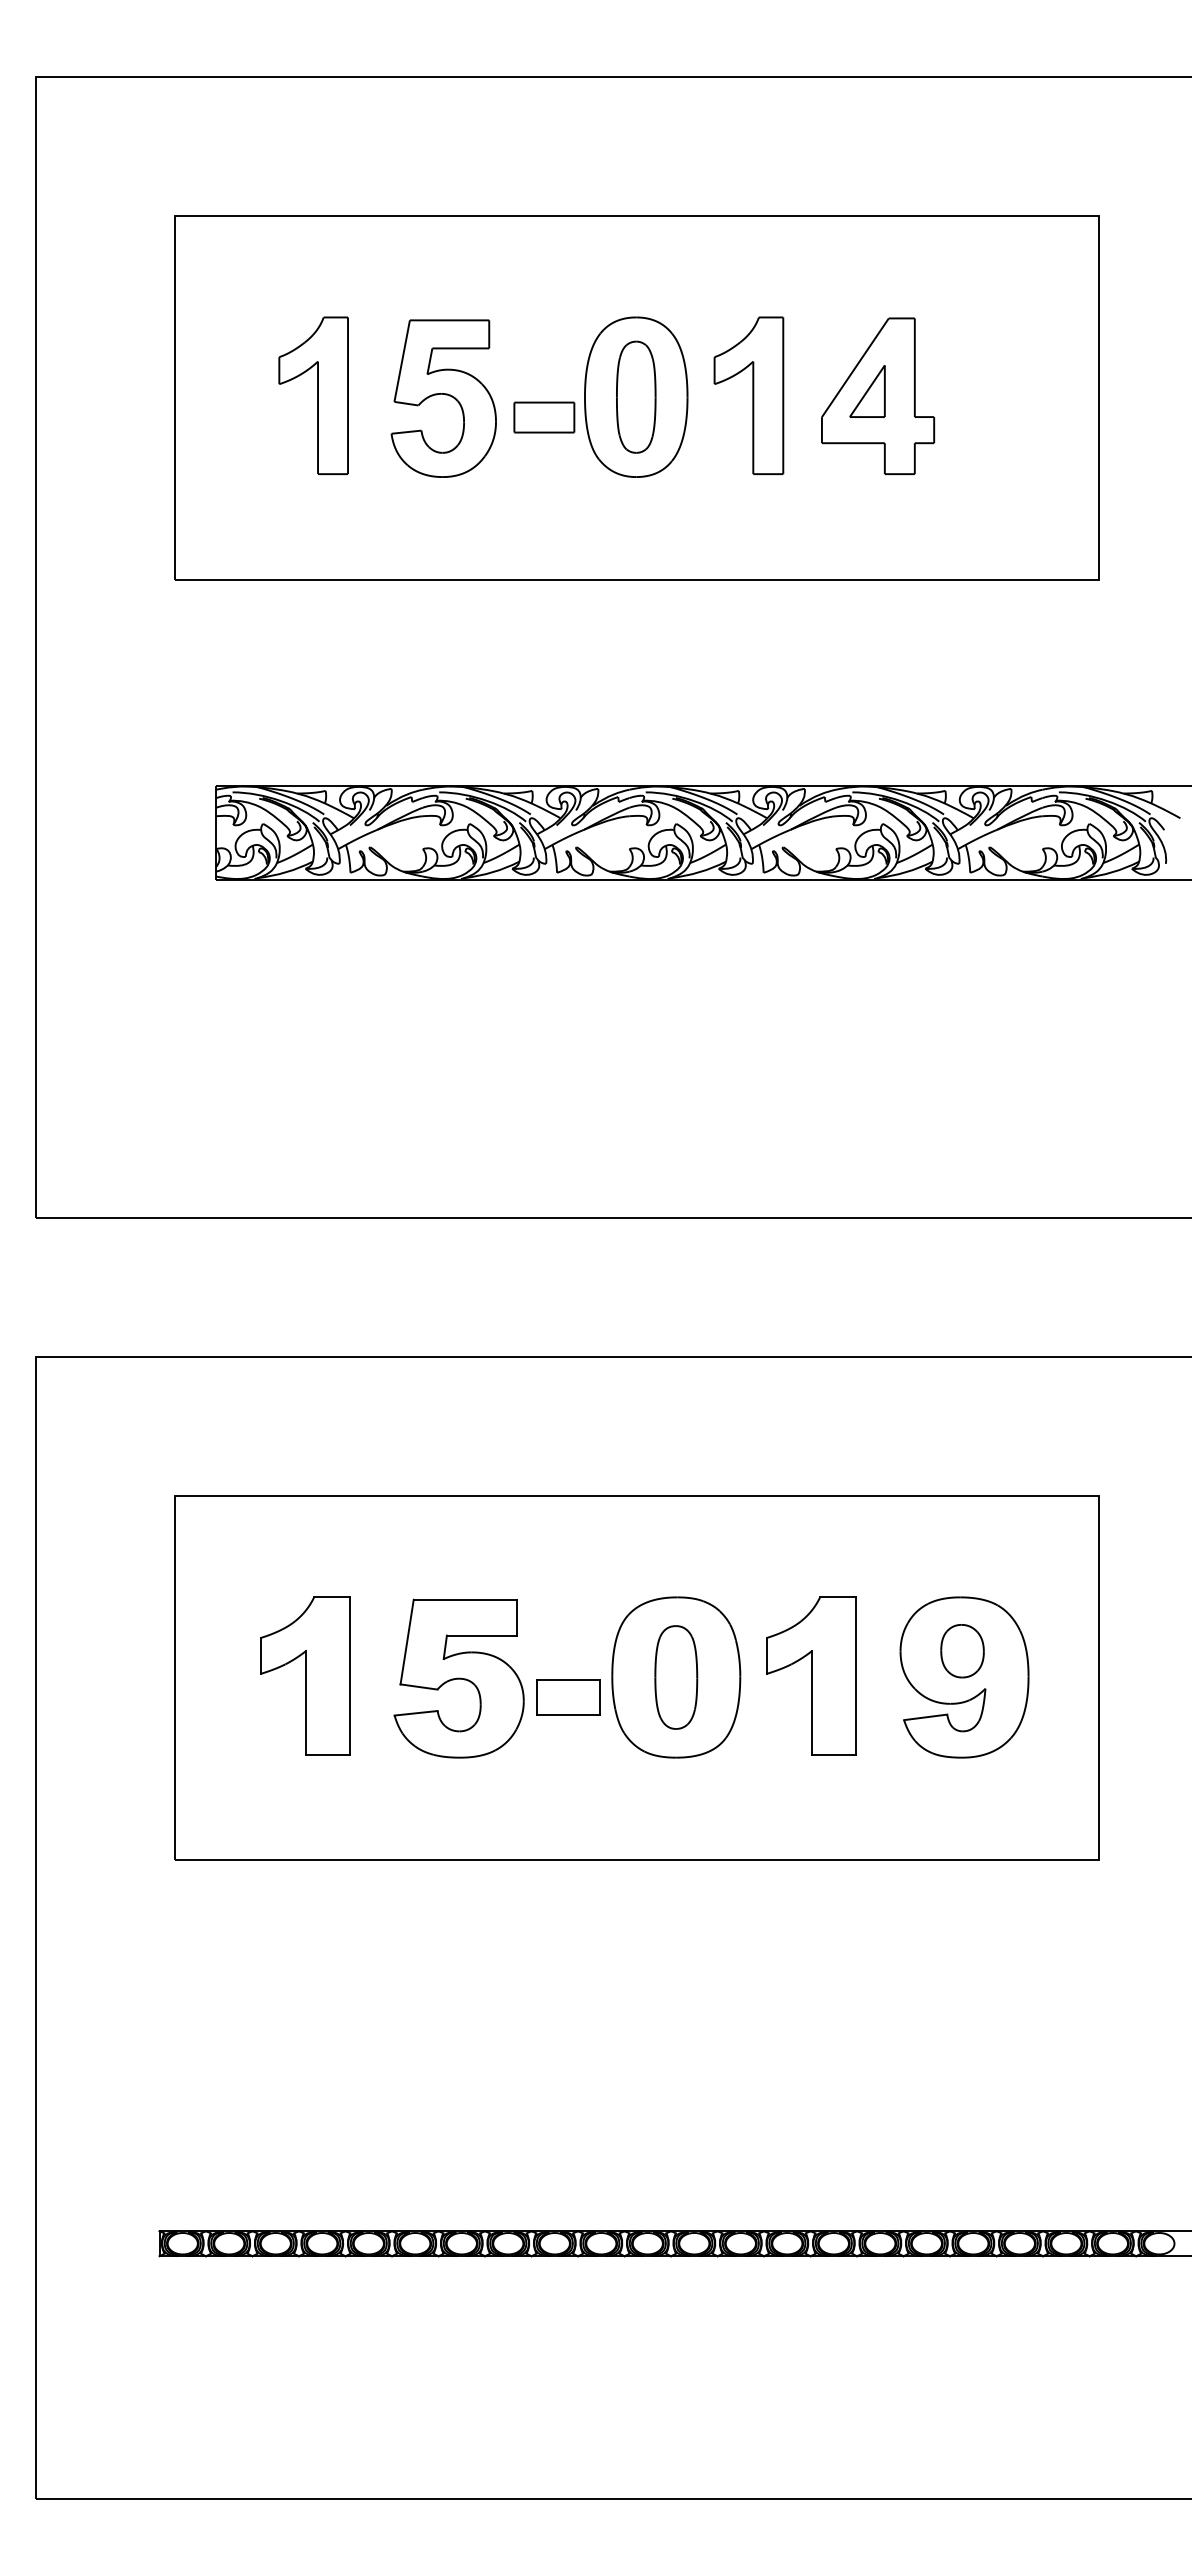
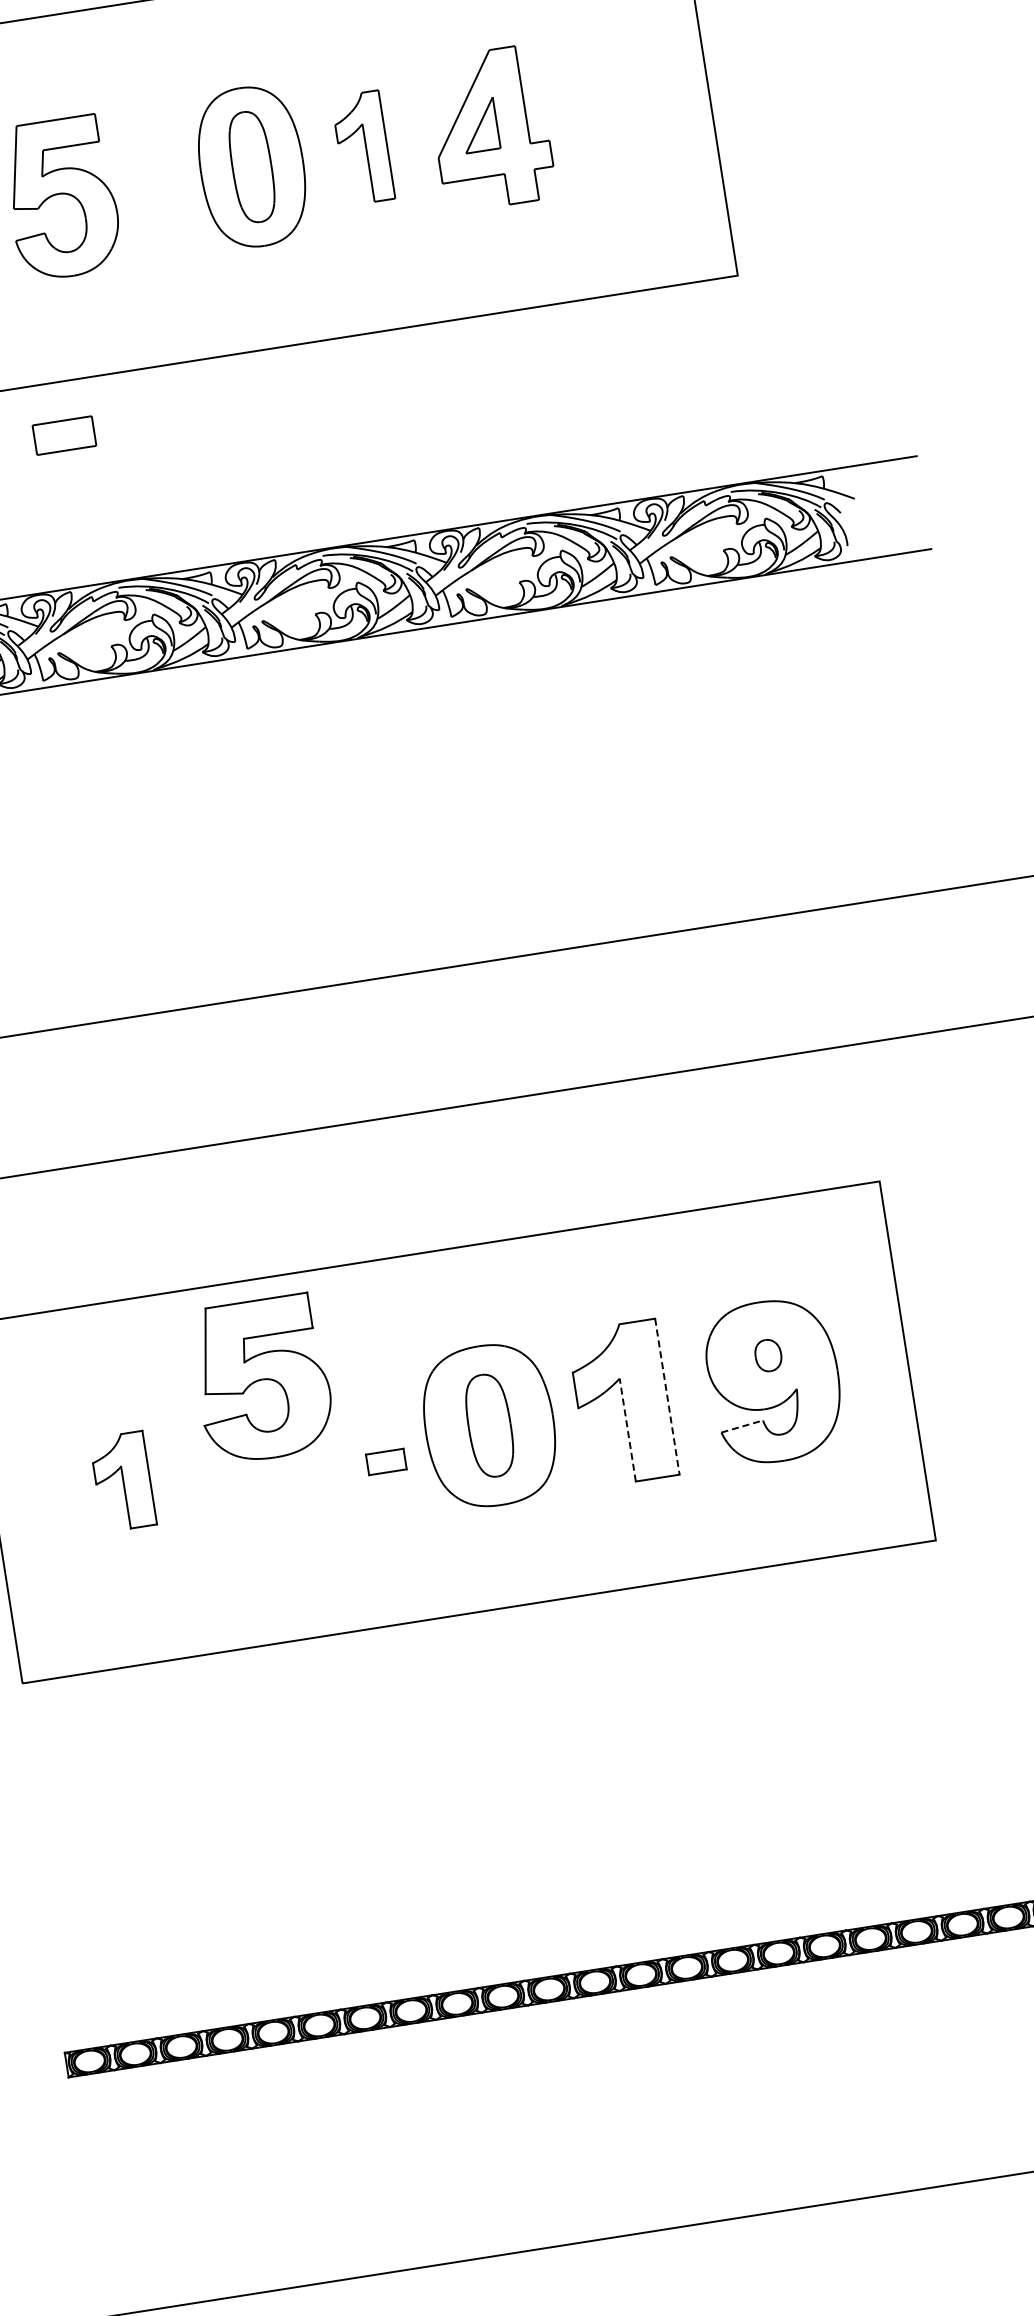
part: (748, 395) -> (362, 147), size x0.7
part: (544, 417) -> (64, 435), moved
part: (962, 1651) -> (768, 1355), size x0.6
part: (305, 1675) -> (123, 1481), size x0.6
line: (856, 1676) -> (667, 1396), solid -> dashed
part: (458, 1678) -> (261, 1379), moved
part: (568, 1697) -> (386, 1462), size x0.6
line: (812, 1702) -> (628, 1429), solid -> dashed
line: (925, 1717) -> (742, 1426), solid -> dashed

